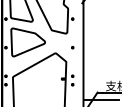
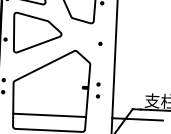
line: (39, 99) -> (49, 115), added

